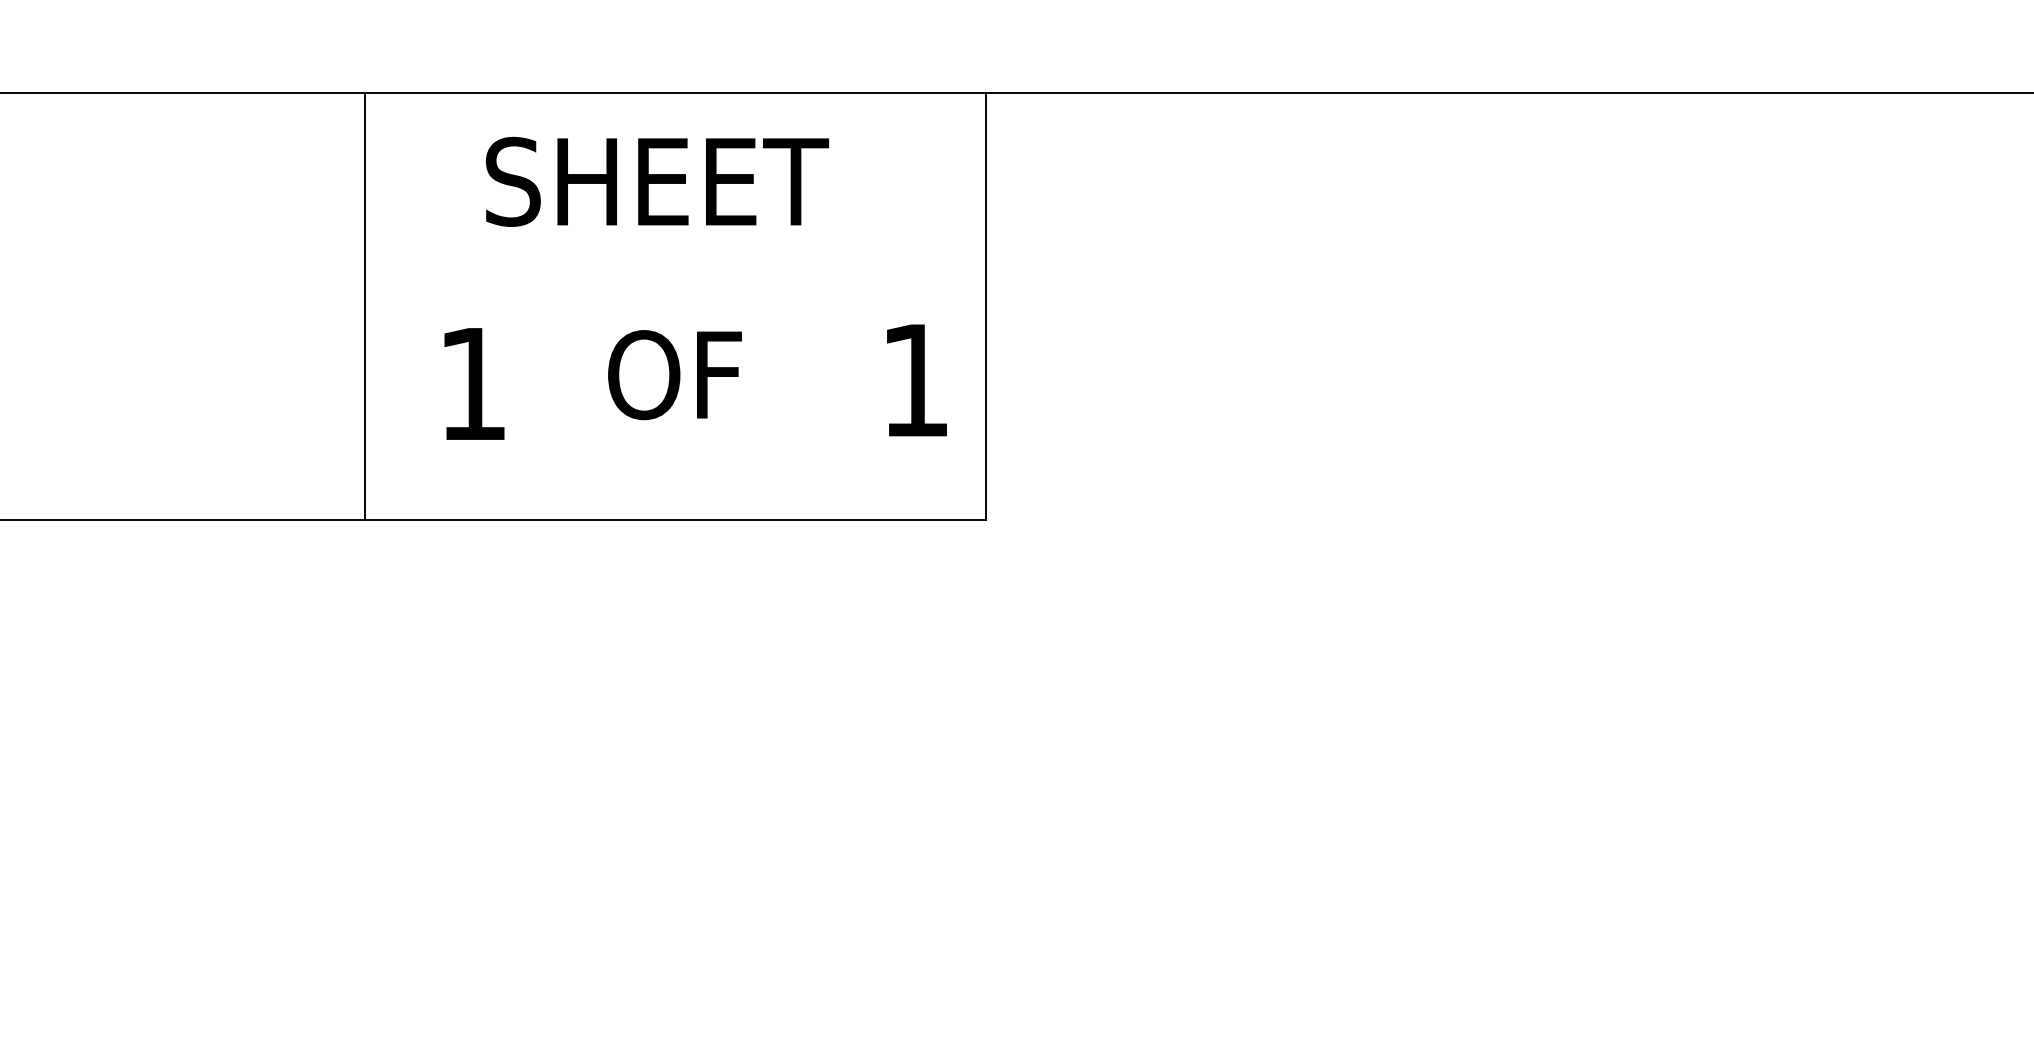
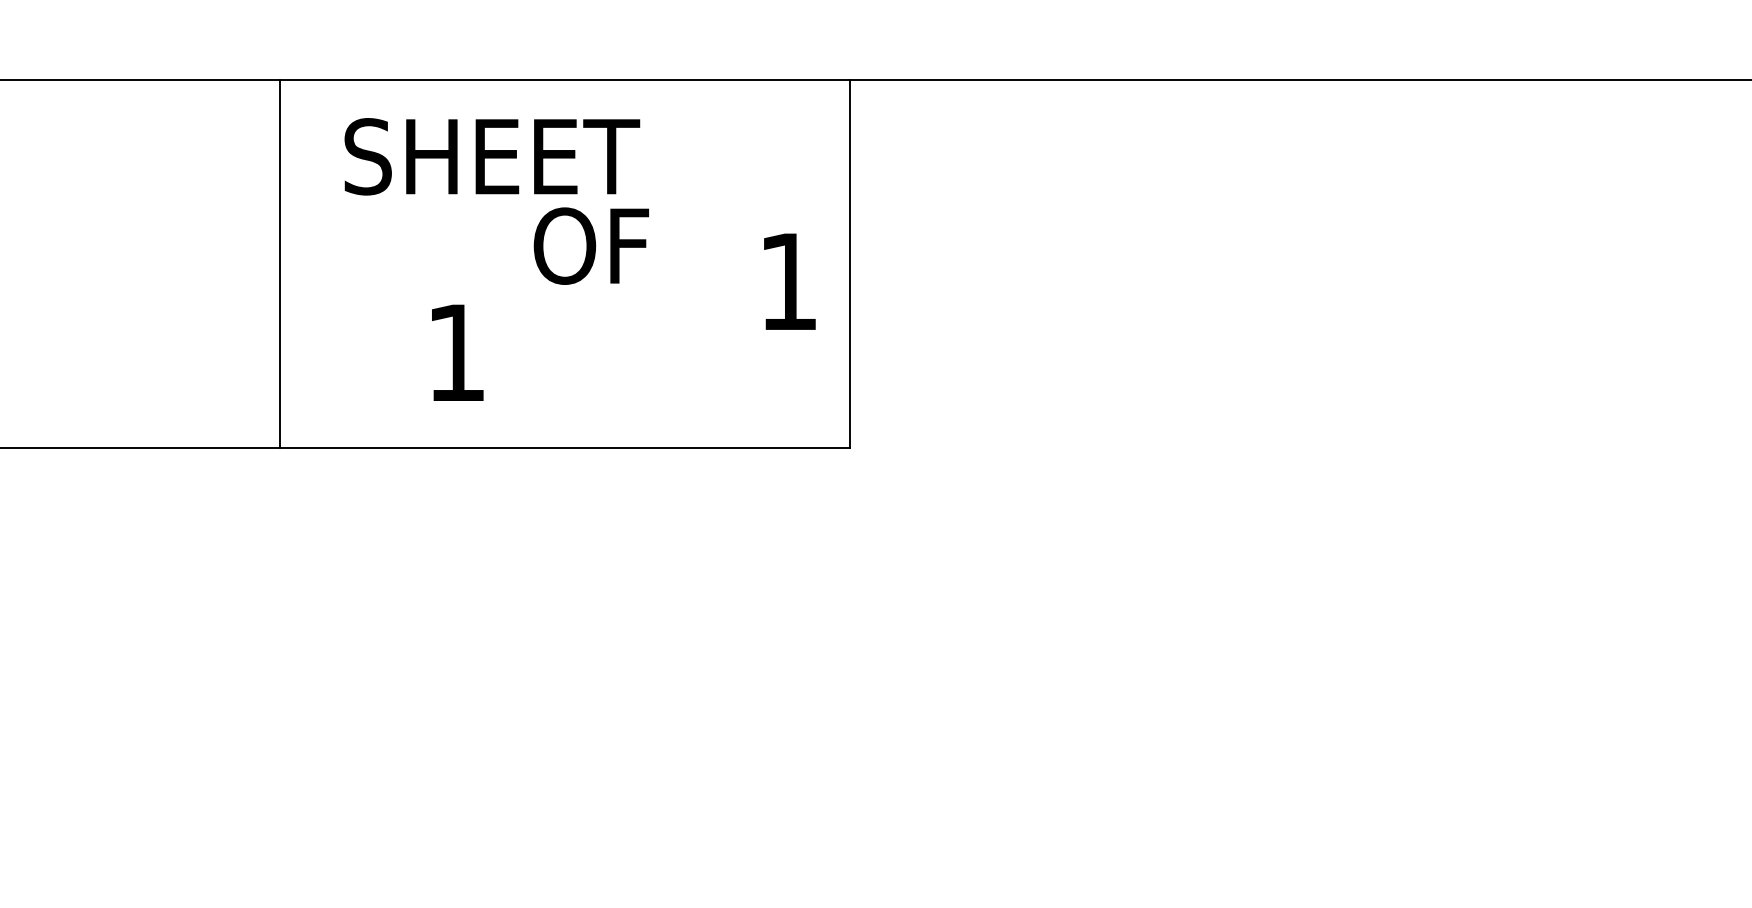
text: (657, 181) -> (492, 156), moved
line: (365, 305) -> (279, 263), moved
text: (673, 374) -> (590, 245), moved
text: (916, 380) -> (789, 281), moved
text: (474, 383) -> (457, 352), moved

